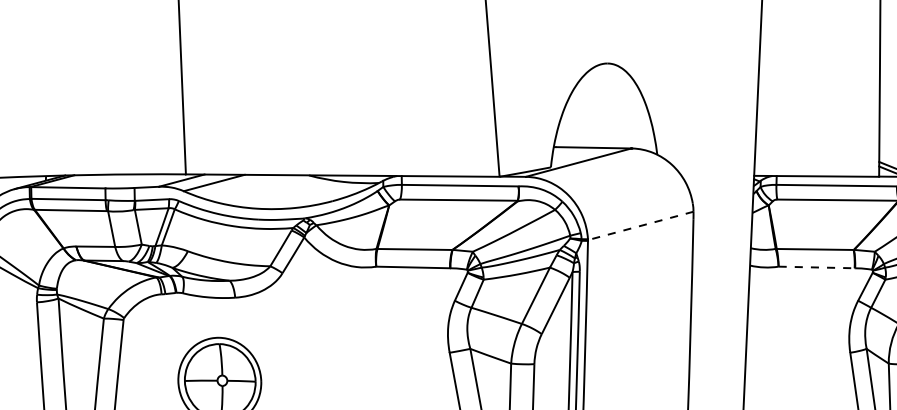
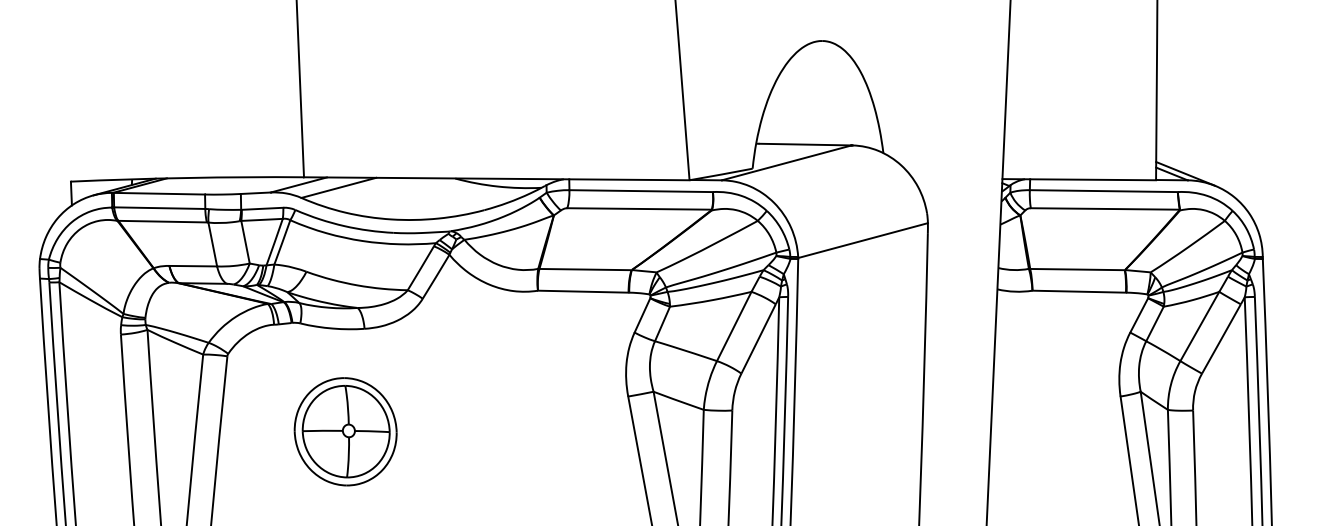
line: (640, 225) -> (862, 240), dashed -> solid
line: (816, 267) -> (1079, 291), dashed -> solid

